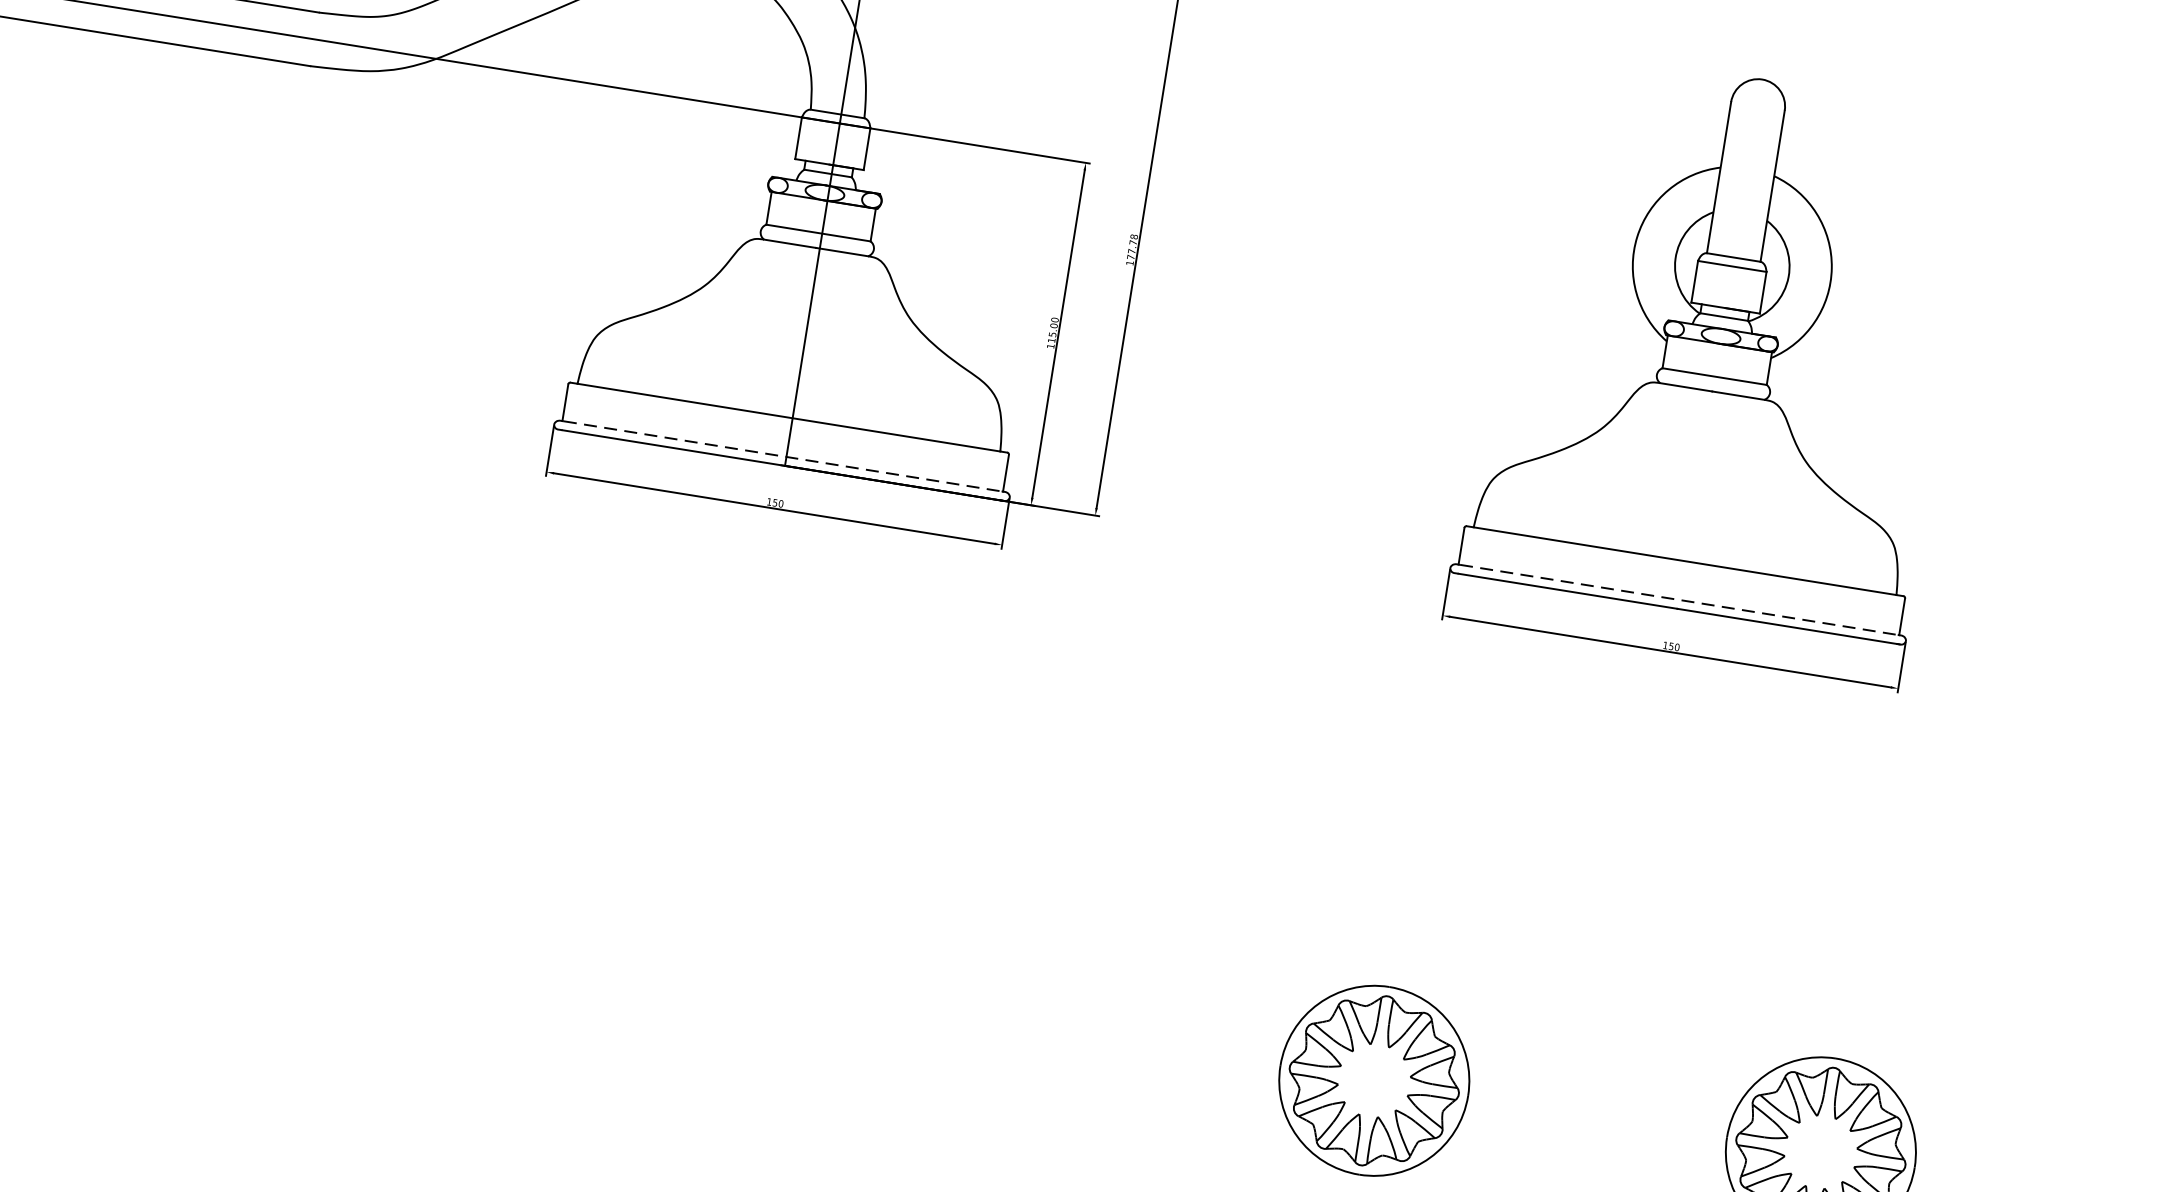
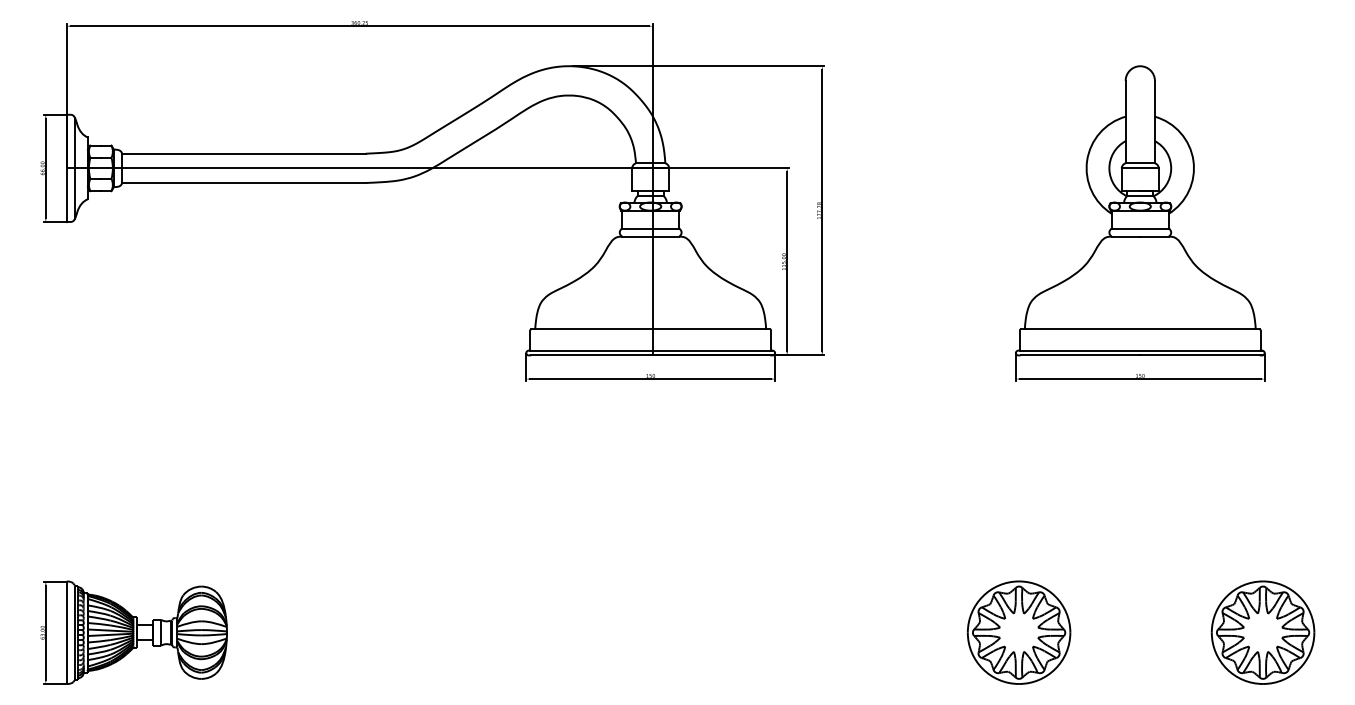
line: (786, 456) -> (652, 350), dashed -> solid
line: (1681, 600) -> (1141, 350), dashed -> solid

